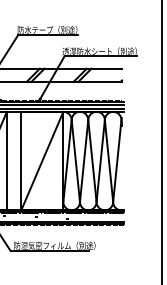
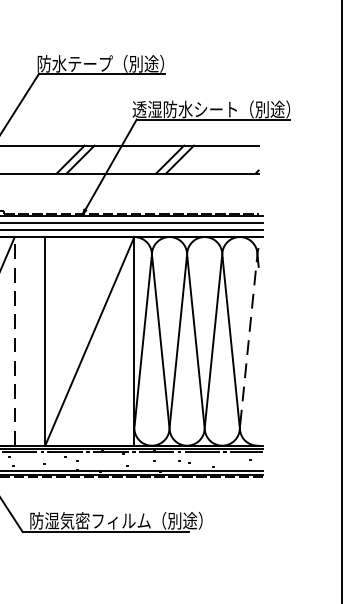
line: (6, 160) -> (13, 340), solid -> dashed
line: (117, 160) -> (249, 340), solid -> dashed

